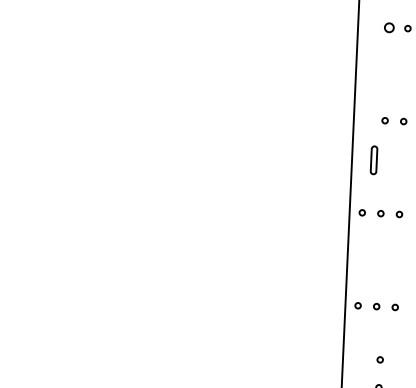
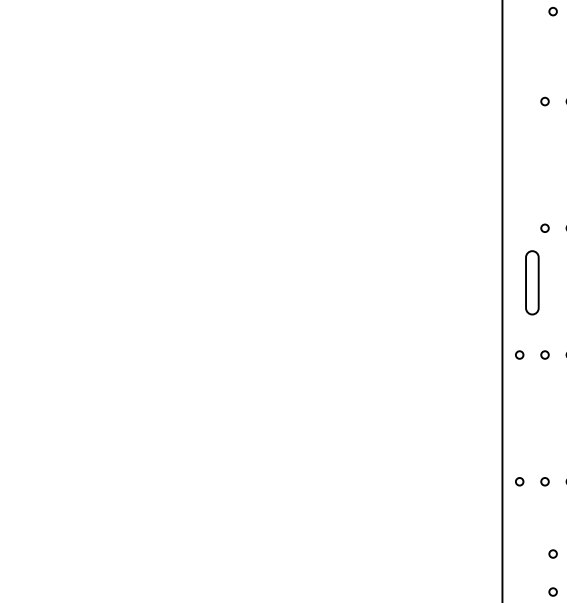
circle: (388, 27) -> (544, 101), size x0.62
part: (374, 160) -> (532, 282), size x1.67

